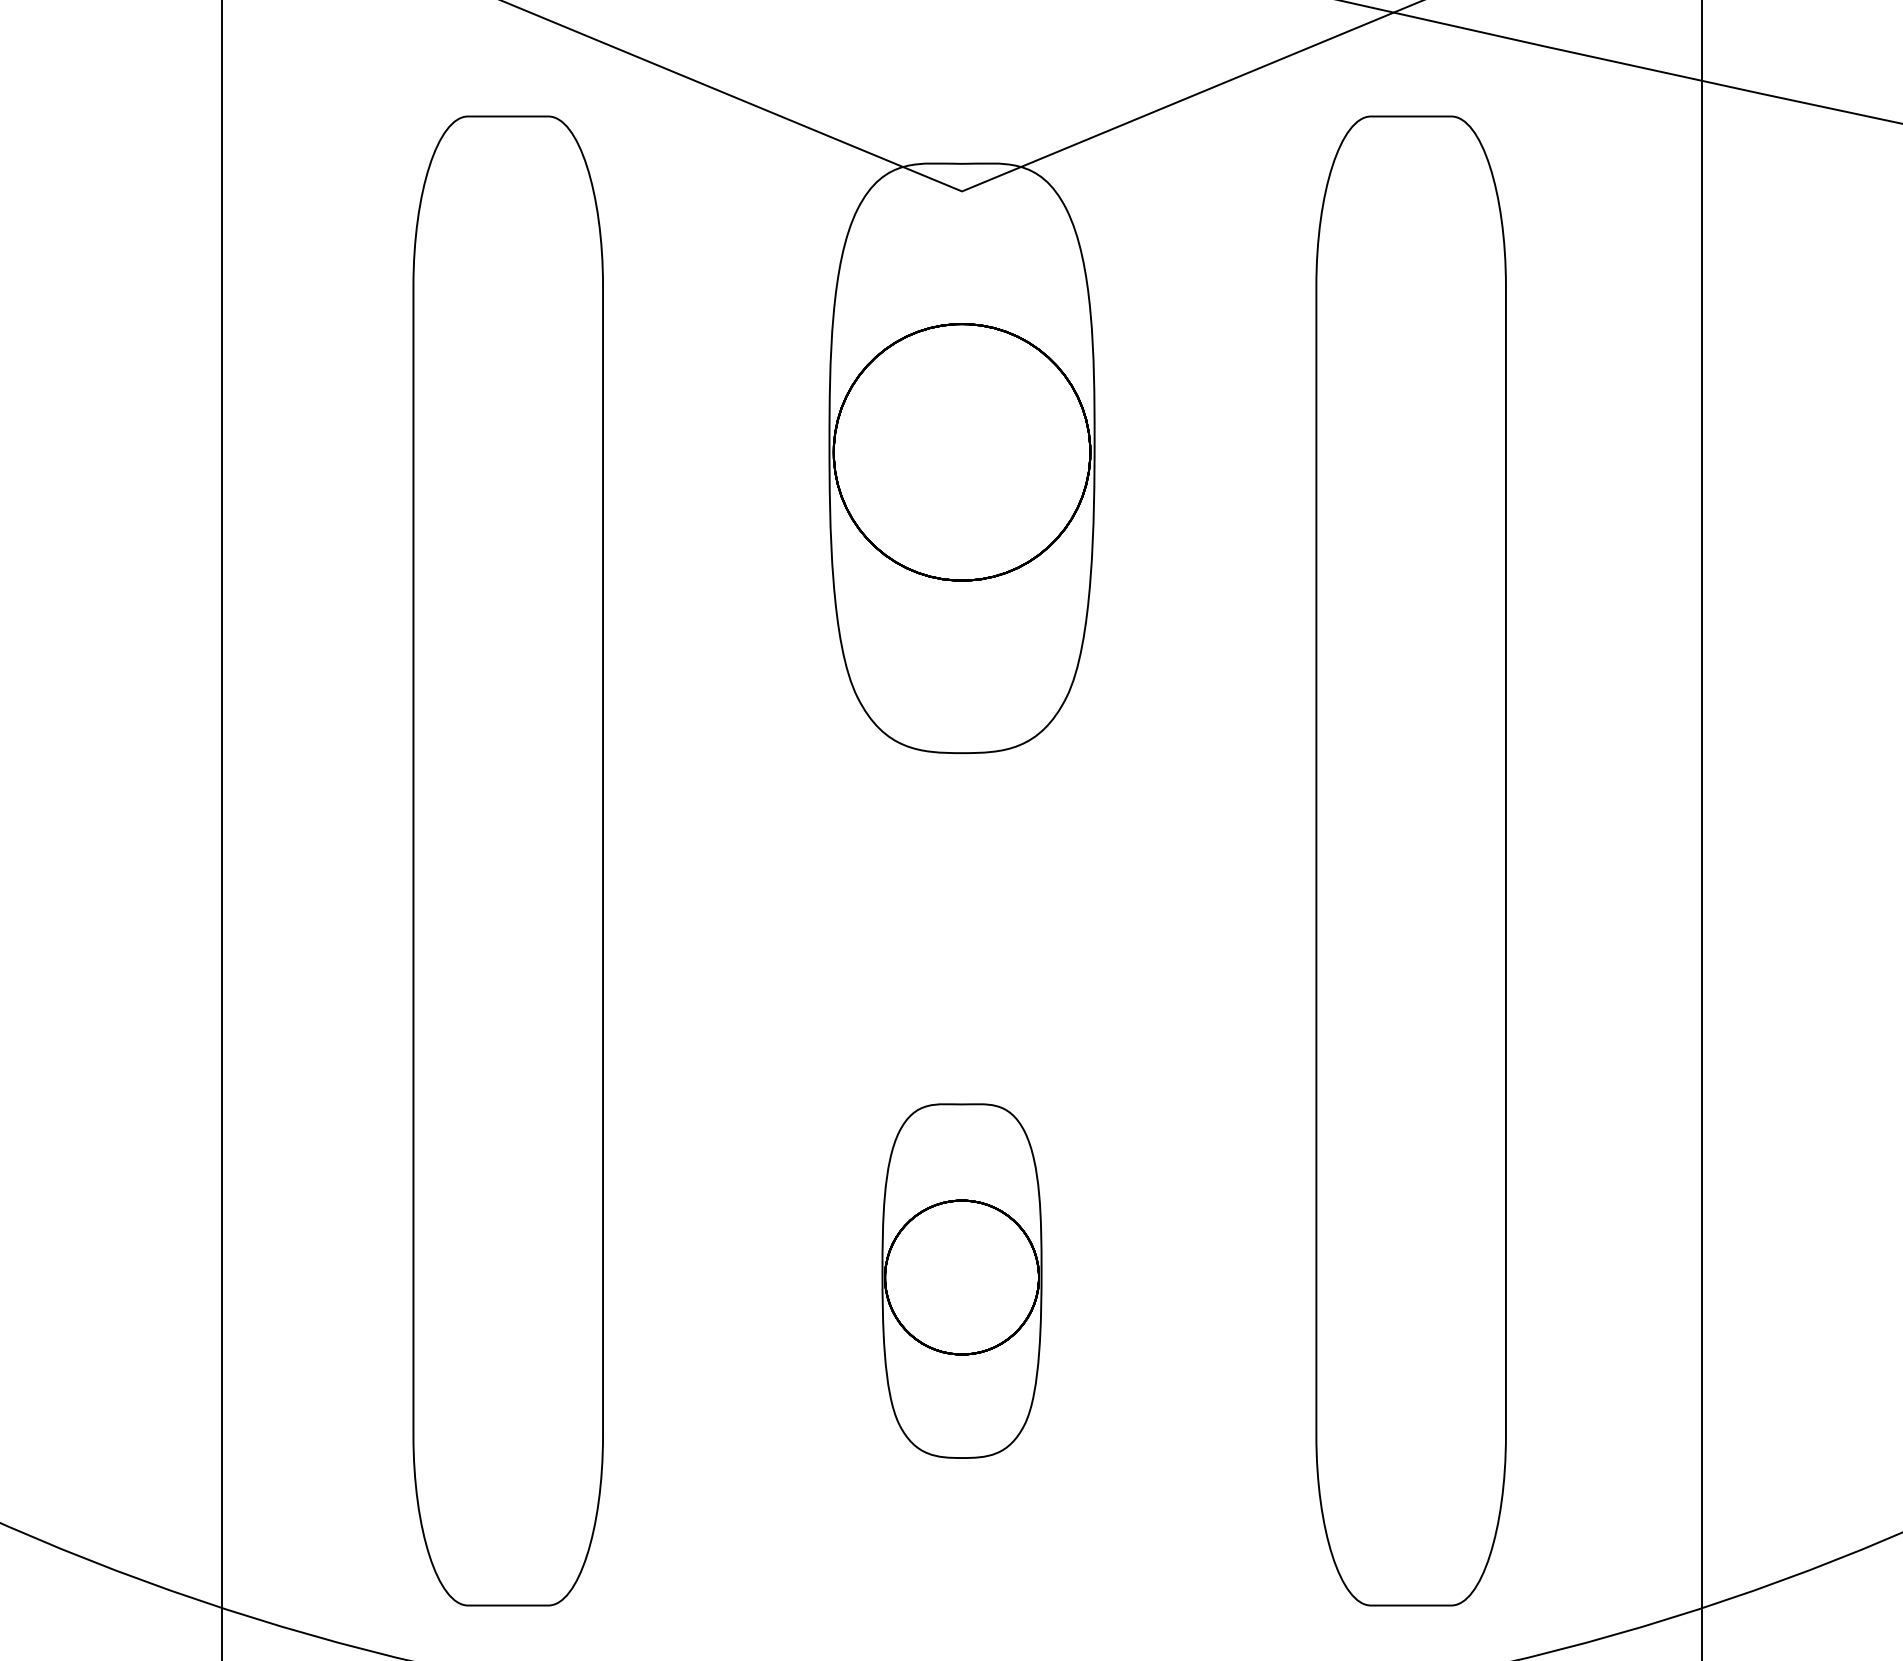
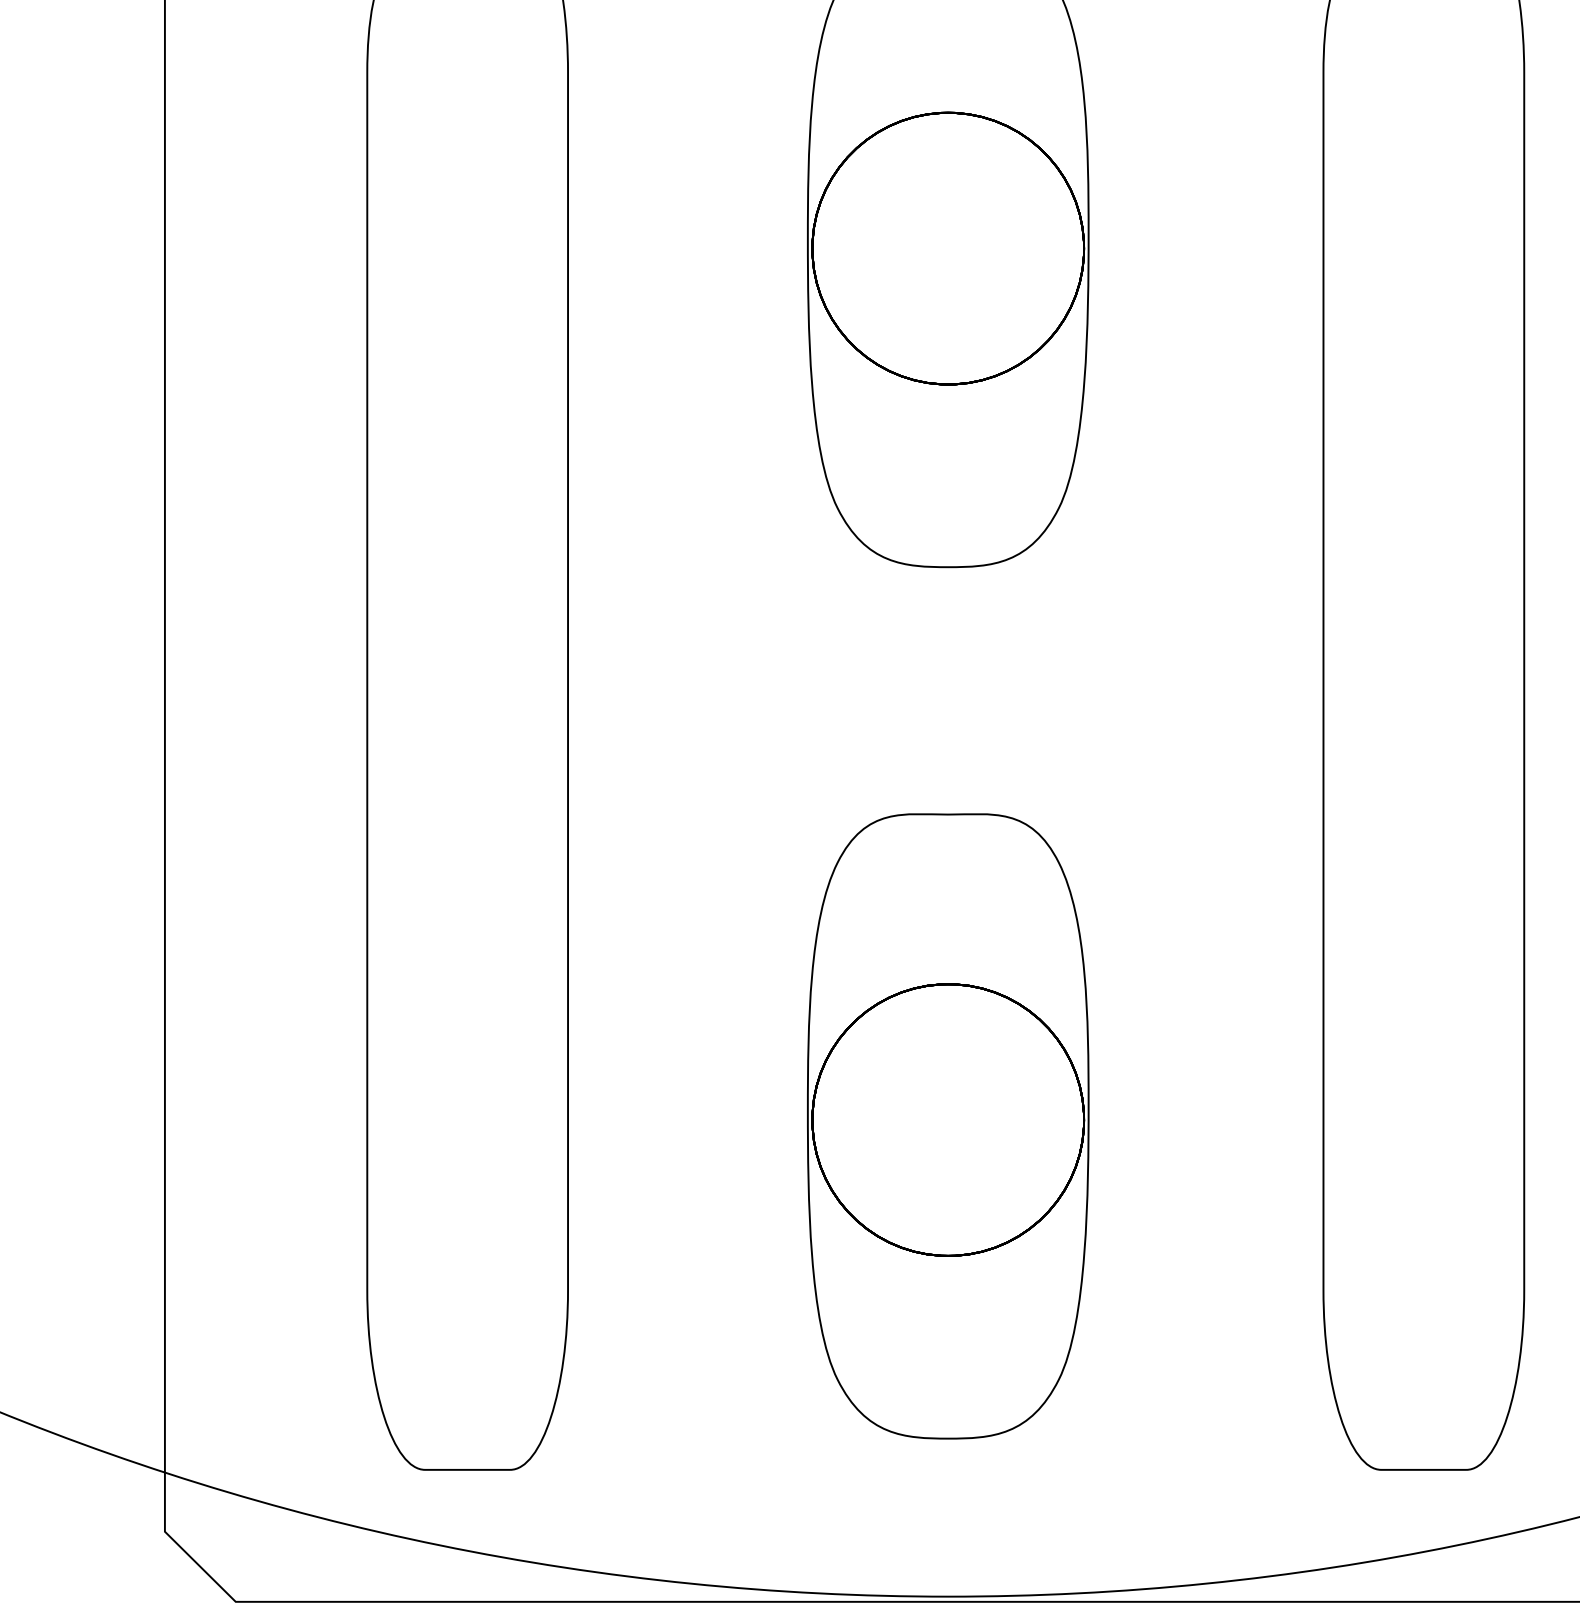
part: (961, 1280) -> (947, 1125), size x1.67

